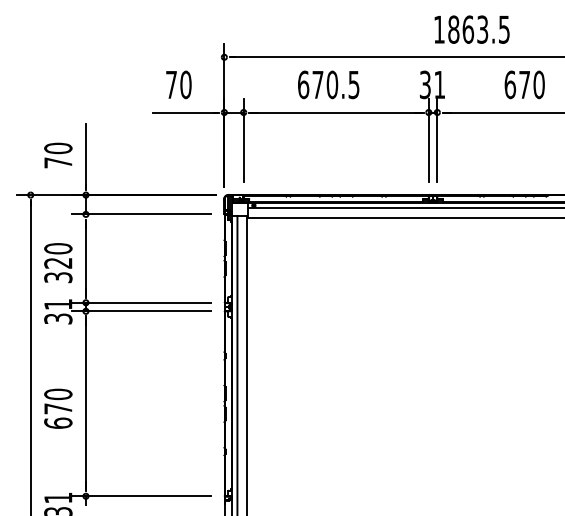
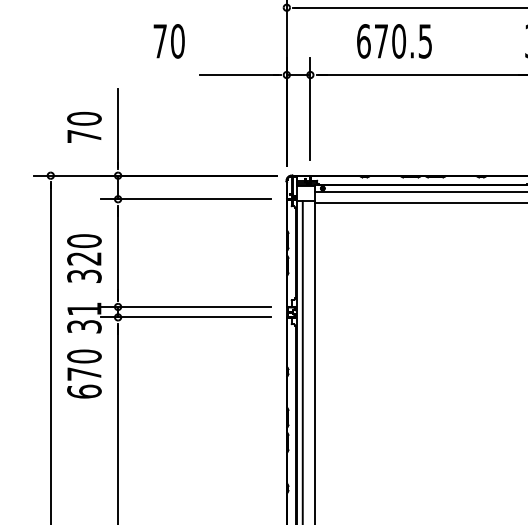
text: (178, 84) -> (168, 40), moved
text: (328, 84) -> (394, 40), moved
text: (58, 408) -> (84, 373), moved

